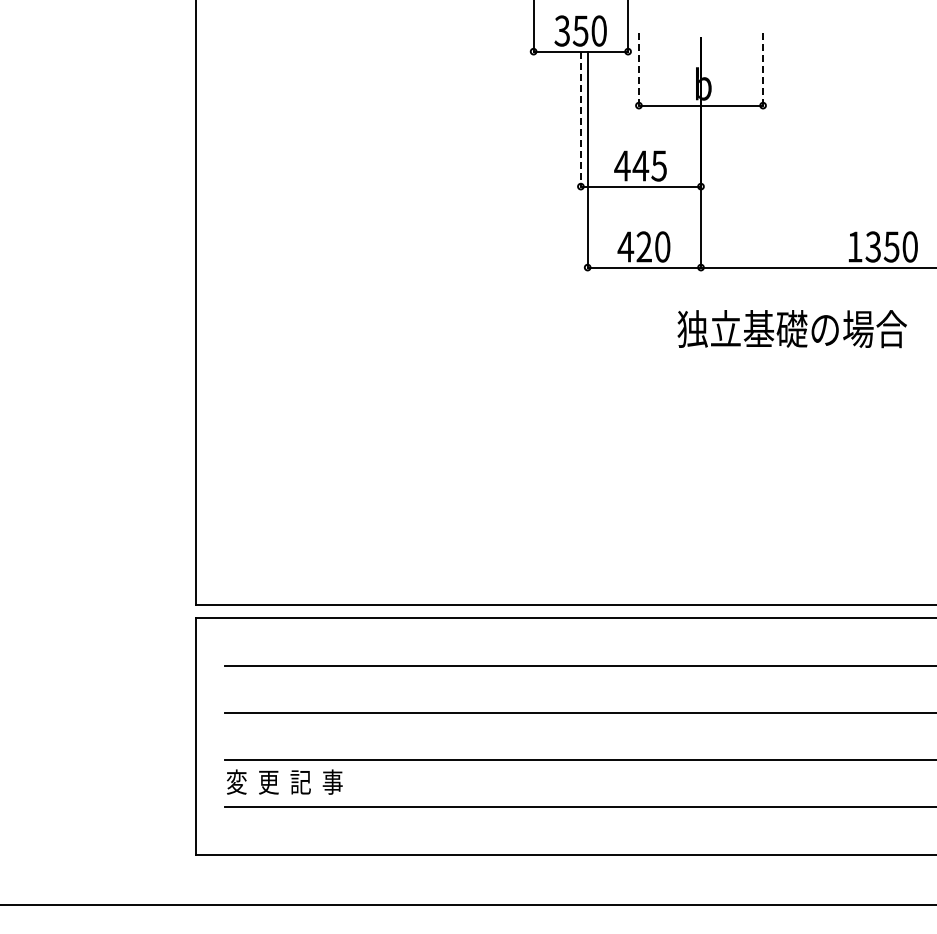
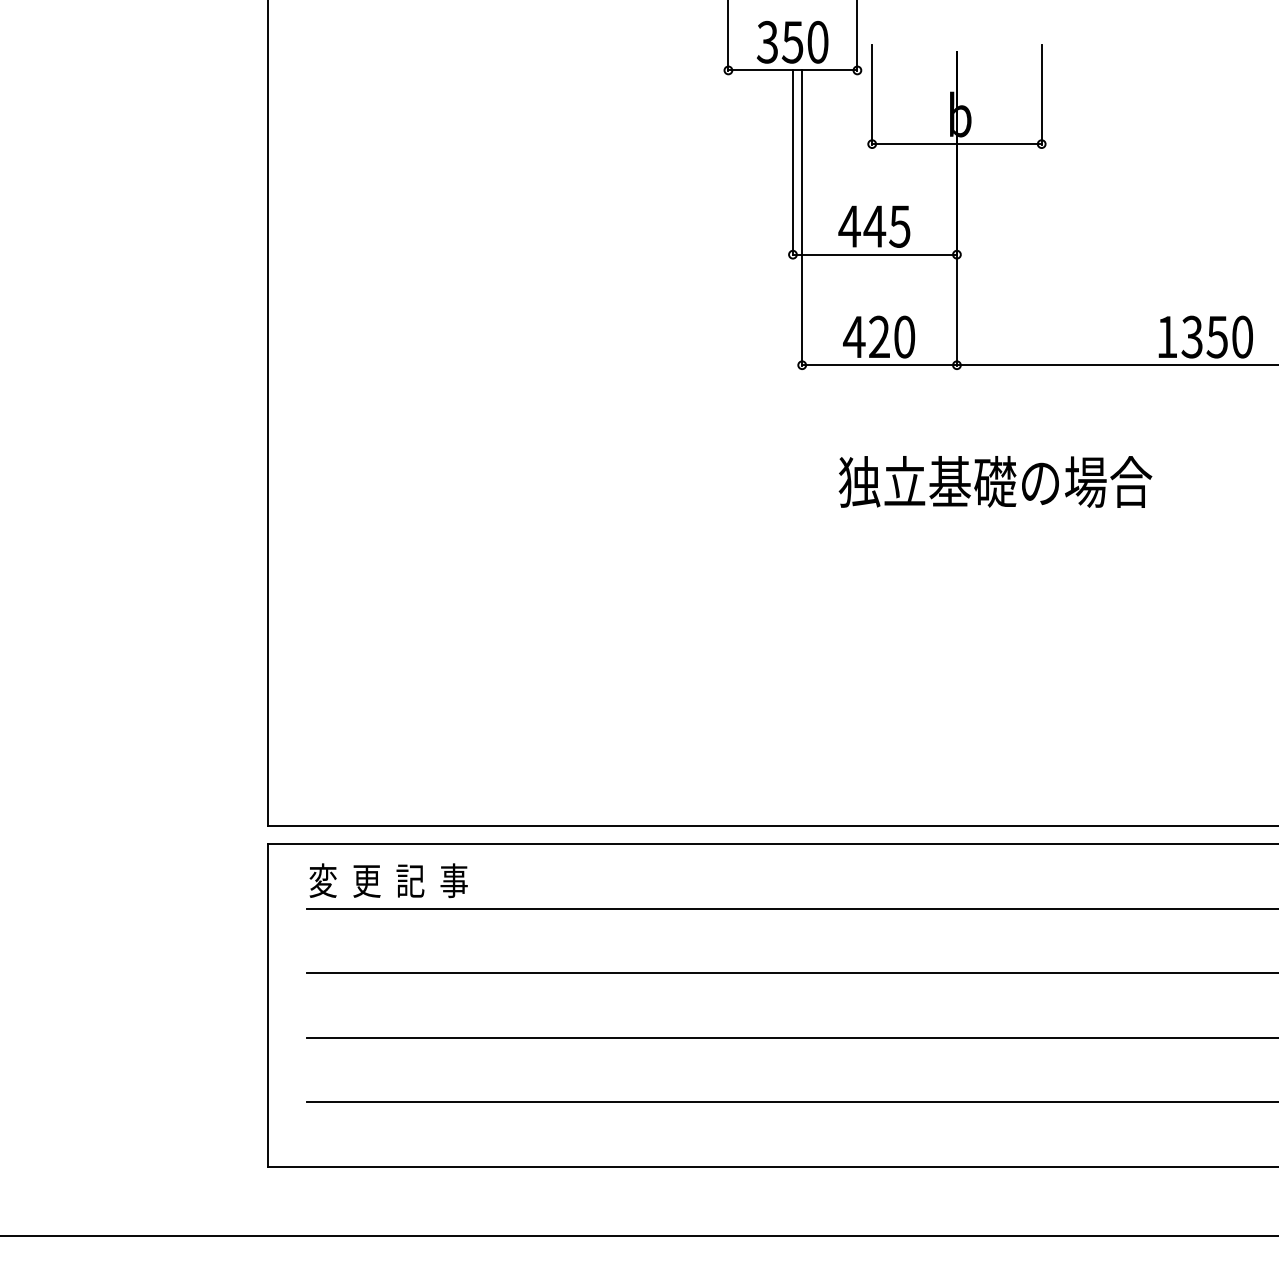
line: (638, 69) -> (871, 94), dashed -> solid
line: (763, 69) -> (1042, 94), dashed -> solid
line: (580, 119) -> (792, 163), dashed -> solid
text: (791, 329) -> (994, 482), moved
text: (284, 781) -> (388, 879), moved

